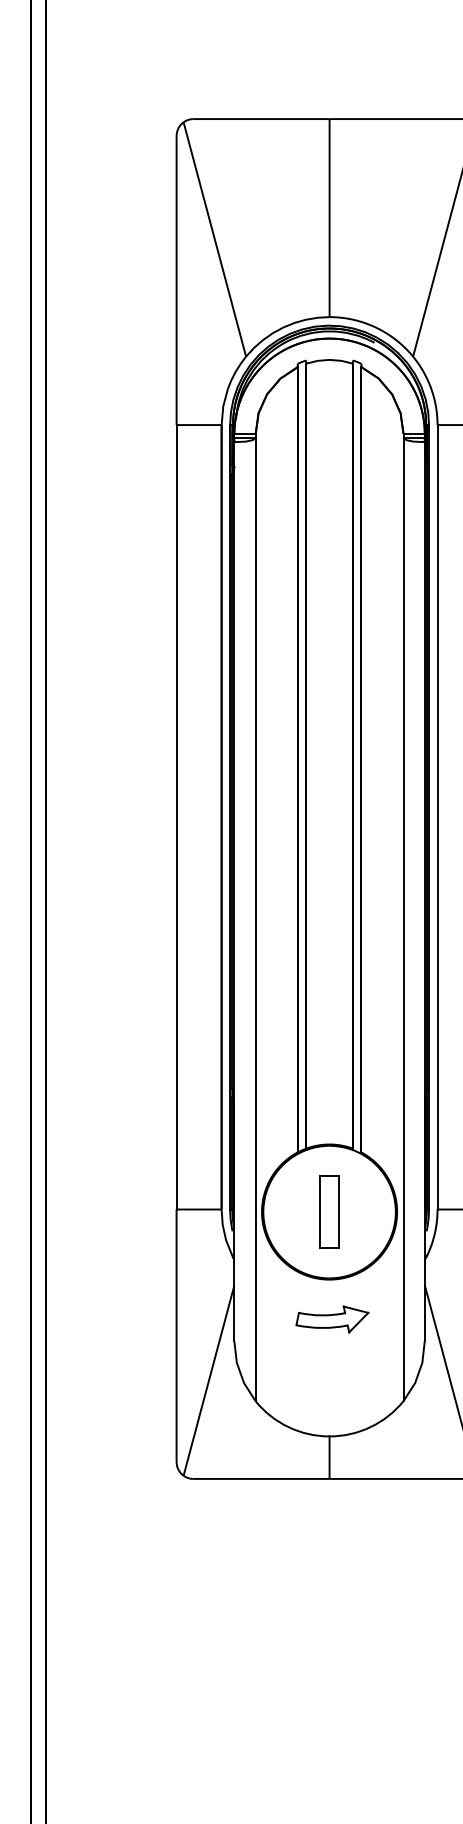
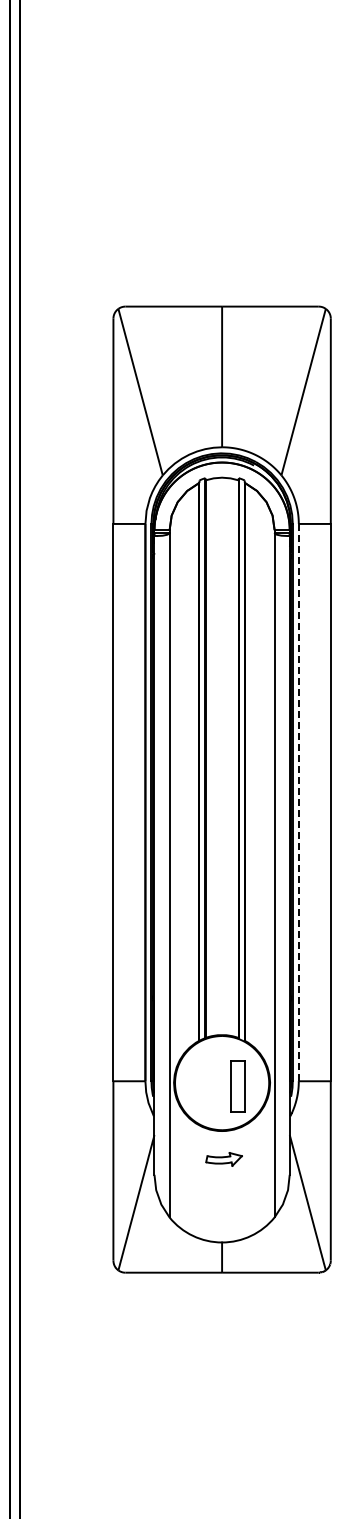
line: (437, 817) -> (298, 802), solid -> dashed
part: (328, 1211) -> (237, 1086), moved
part: (331, 1319) -> (223, 1159), size x0.7

